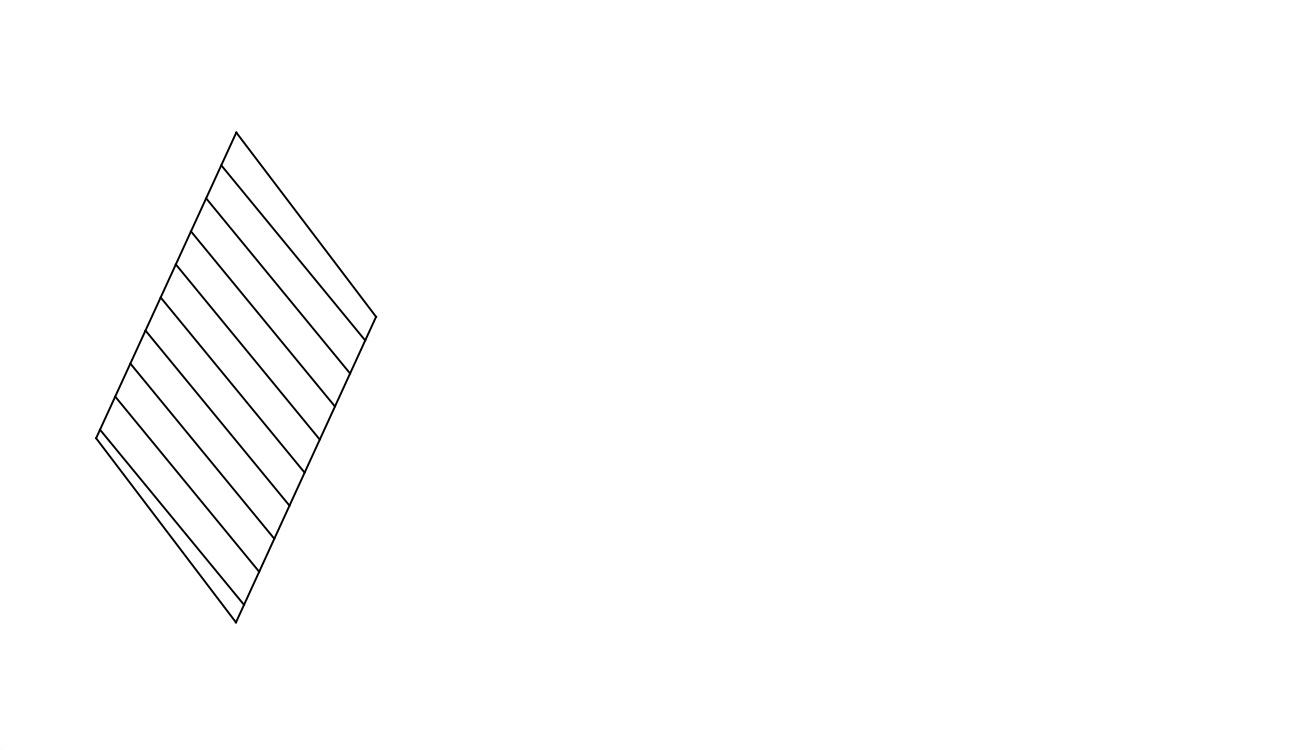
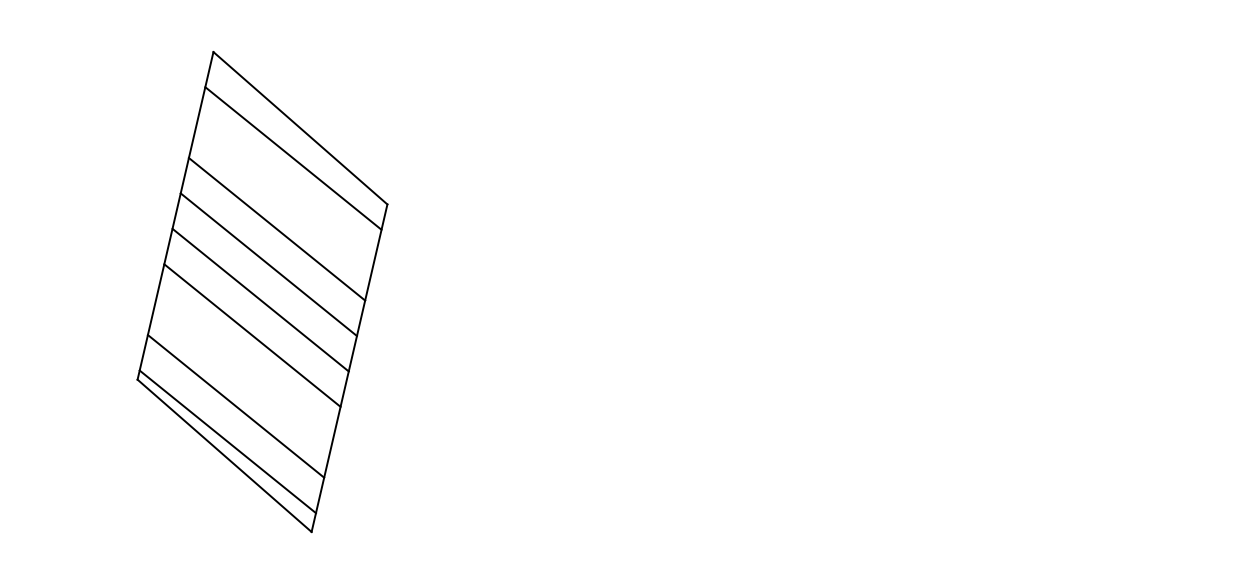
line: (278, 285) -> (285, 193), removed
line: (202, 450) -> (244, 370), removed

